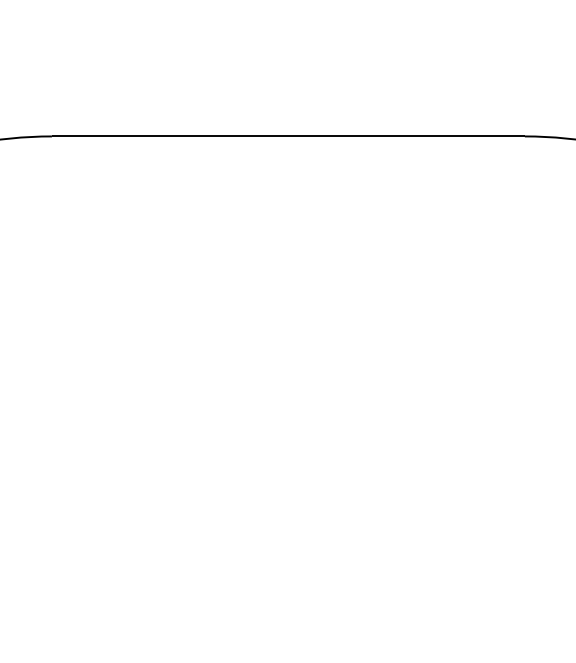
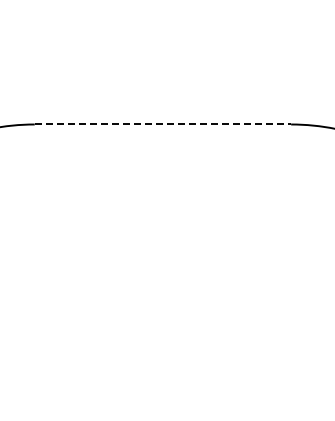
line: (289, 136) -> (163, 124), solid -> dashed

